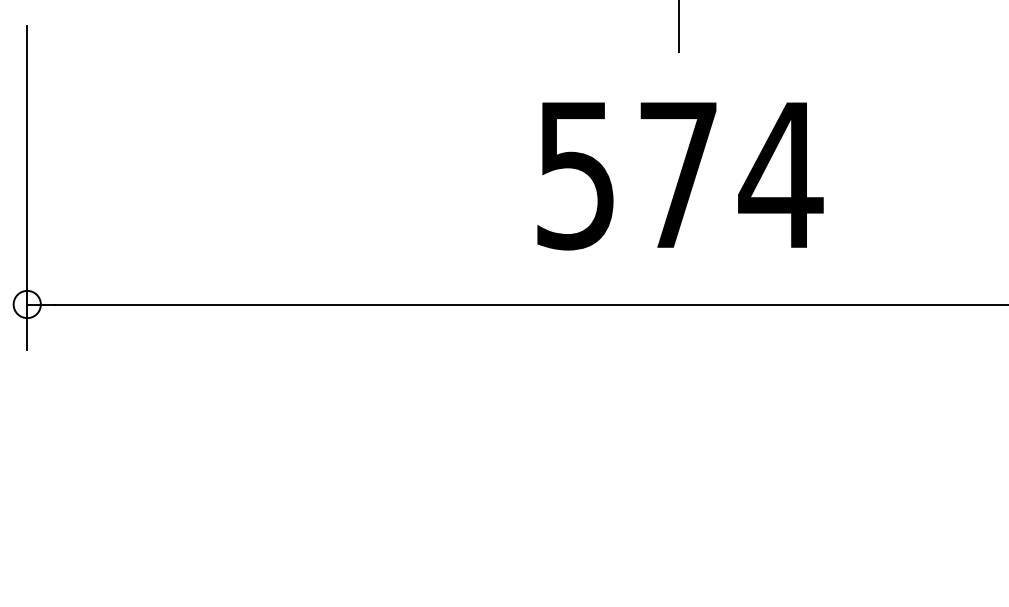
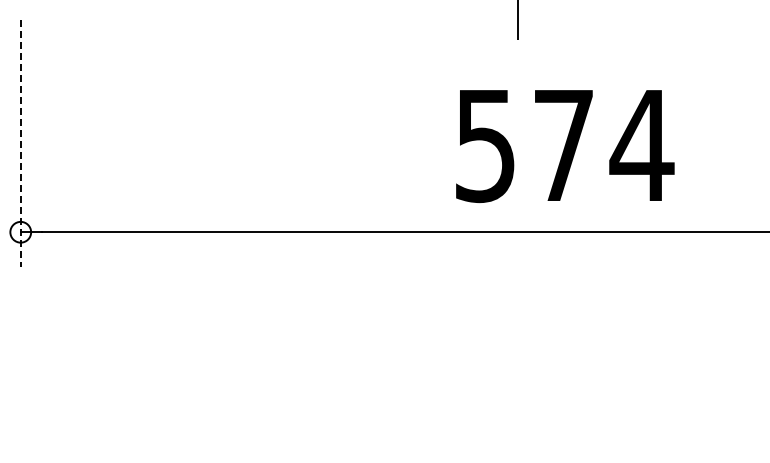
text: (680, 176) -> (565, 146), moved
line: (26, 188) -> (20, 143), solid -> dashed

